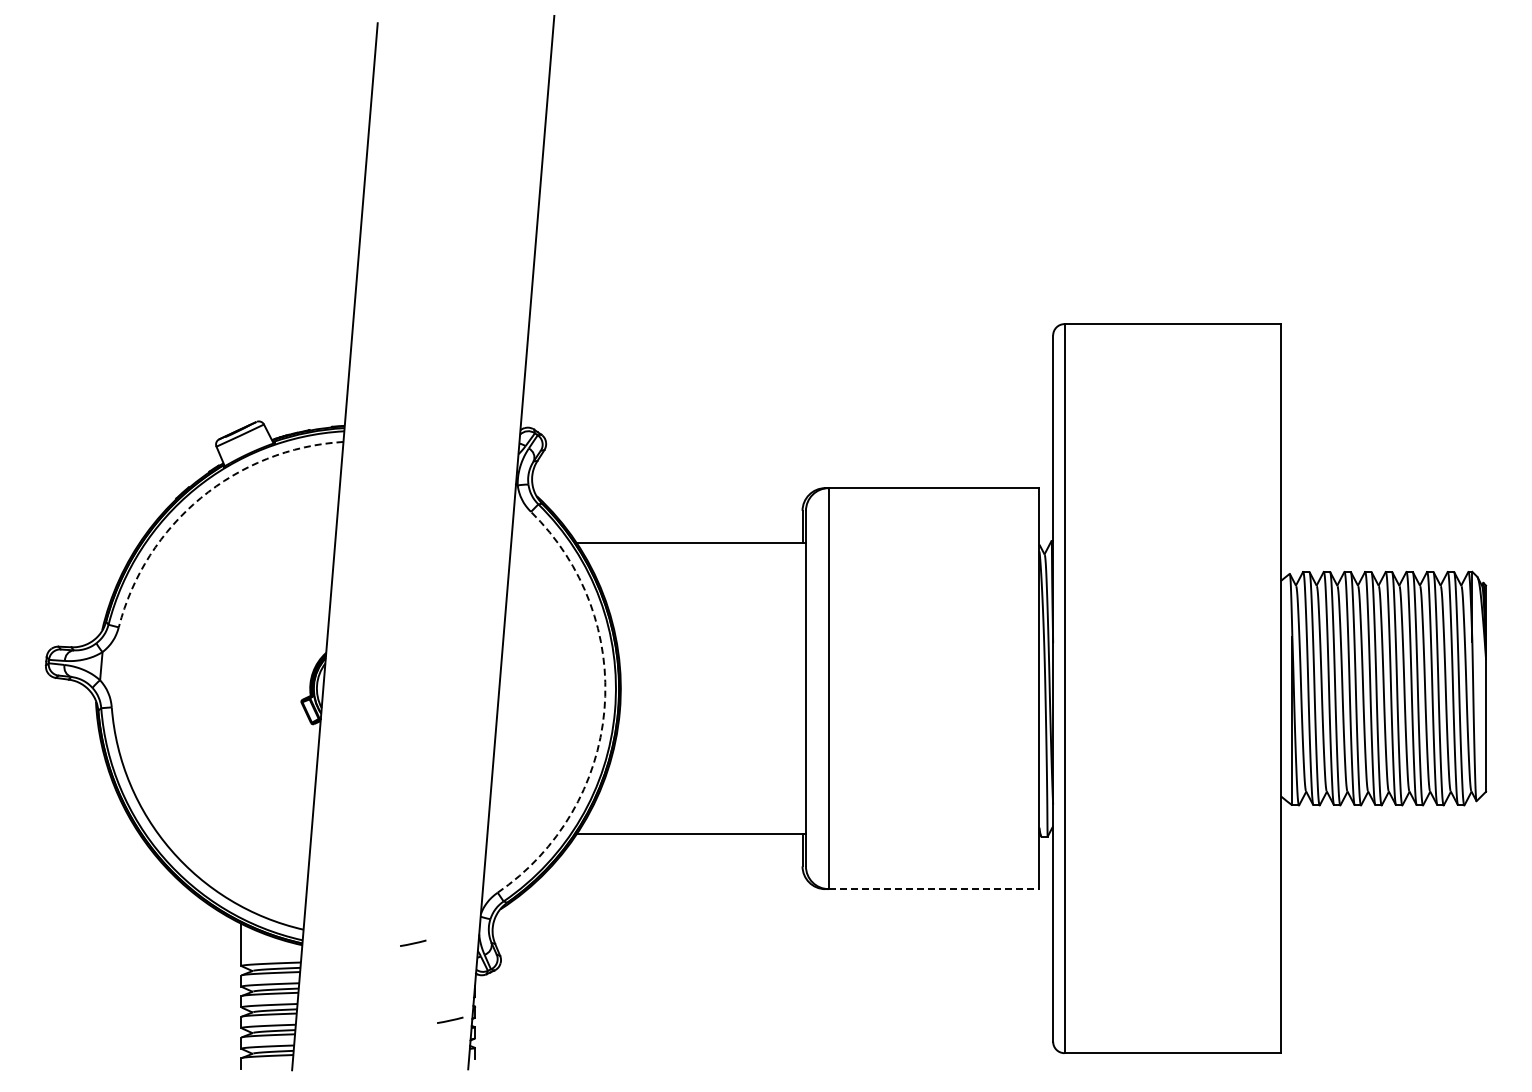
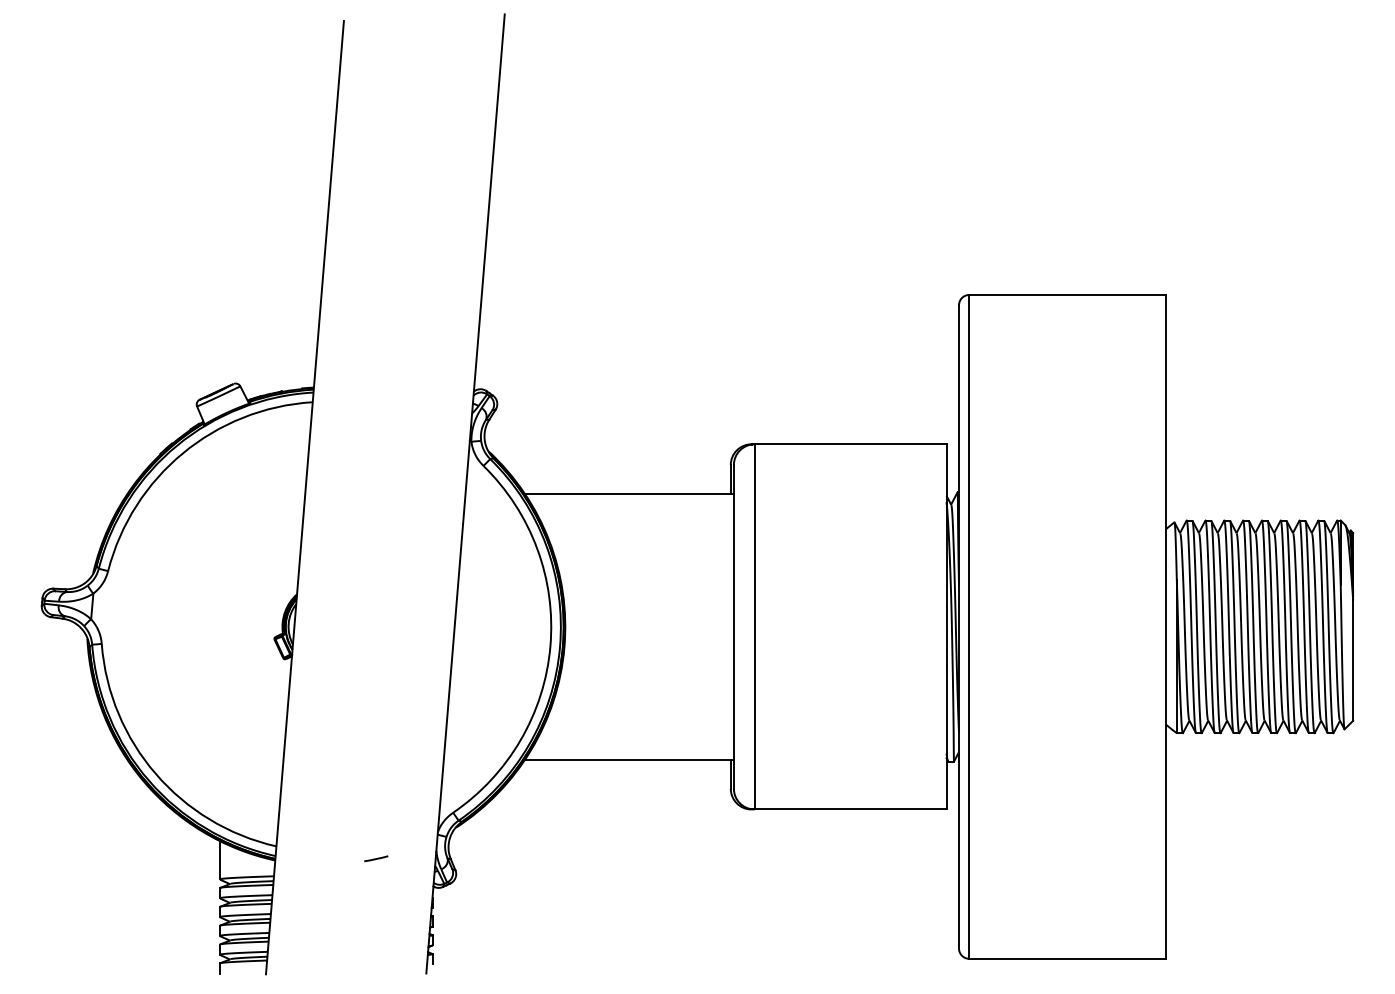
arc: (200, 498) -> (182, 453), dashed -> solid
arc: (604, 710) -> (550, 646), dashed -> solid
line: (934, 889) -> (850, 809), dashed -> solid
line: (450, 1019) -> (410, 928), removed

